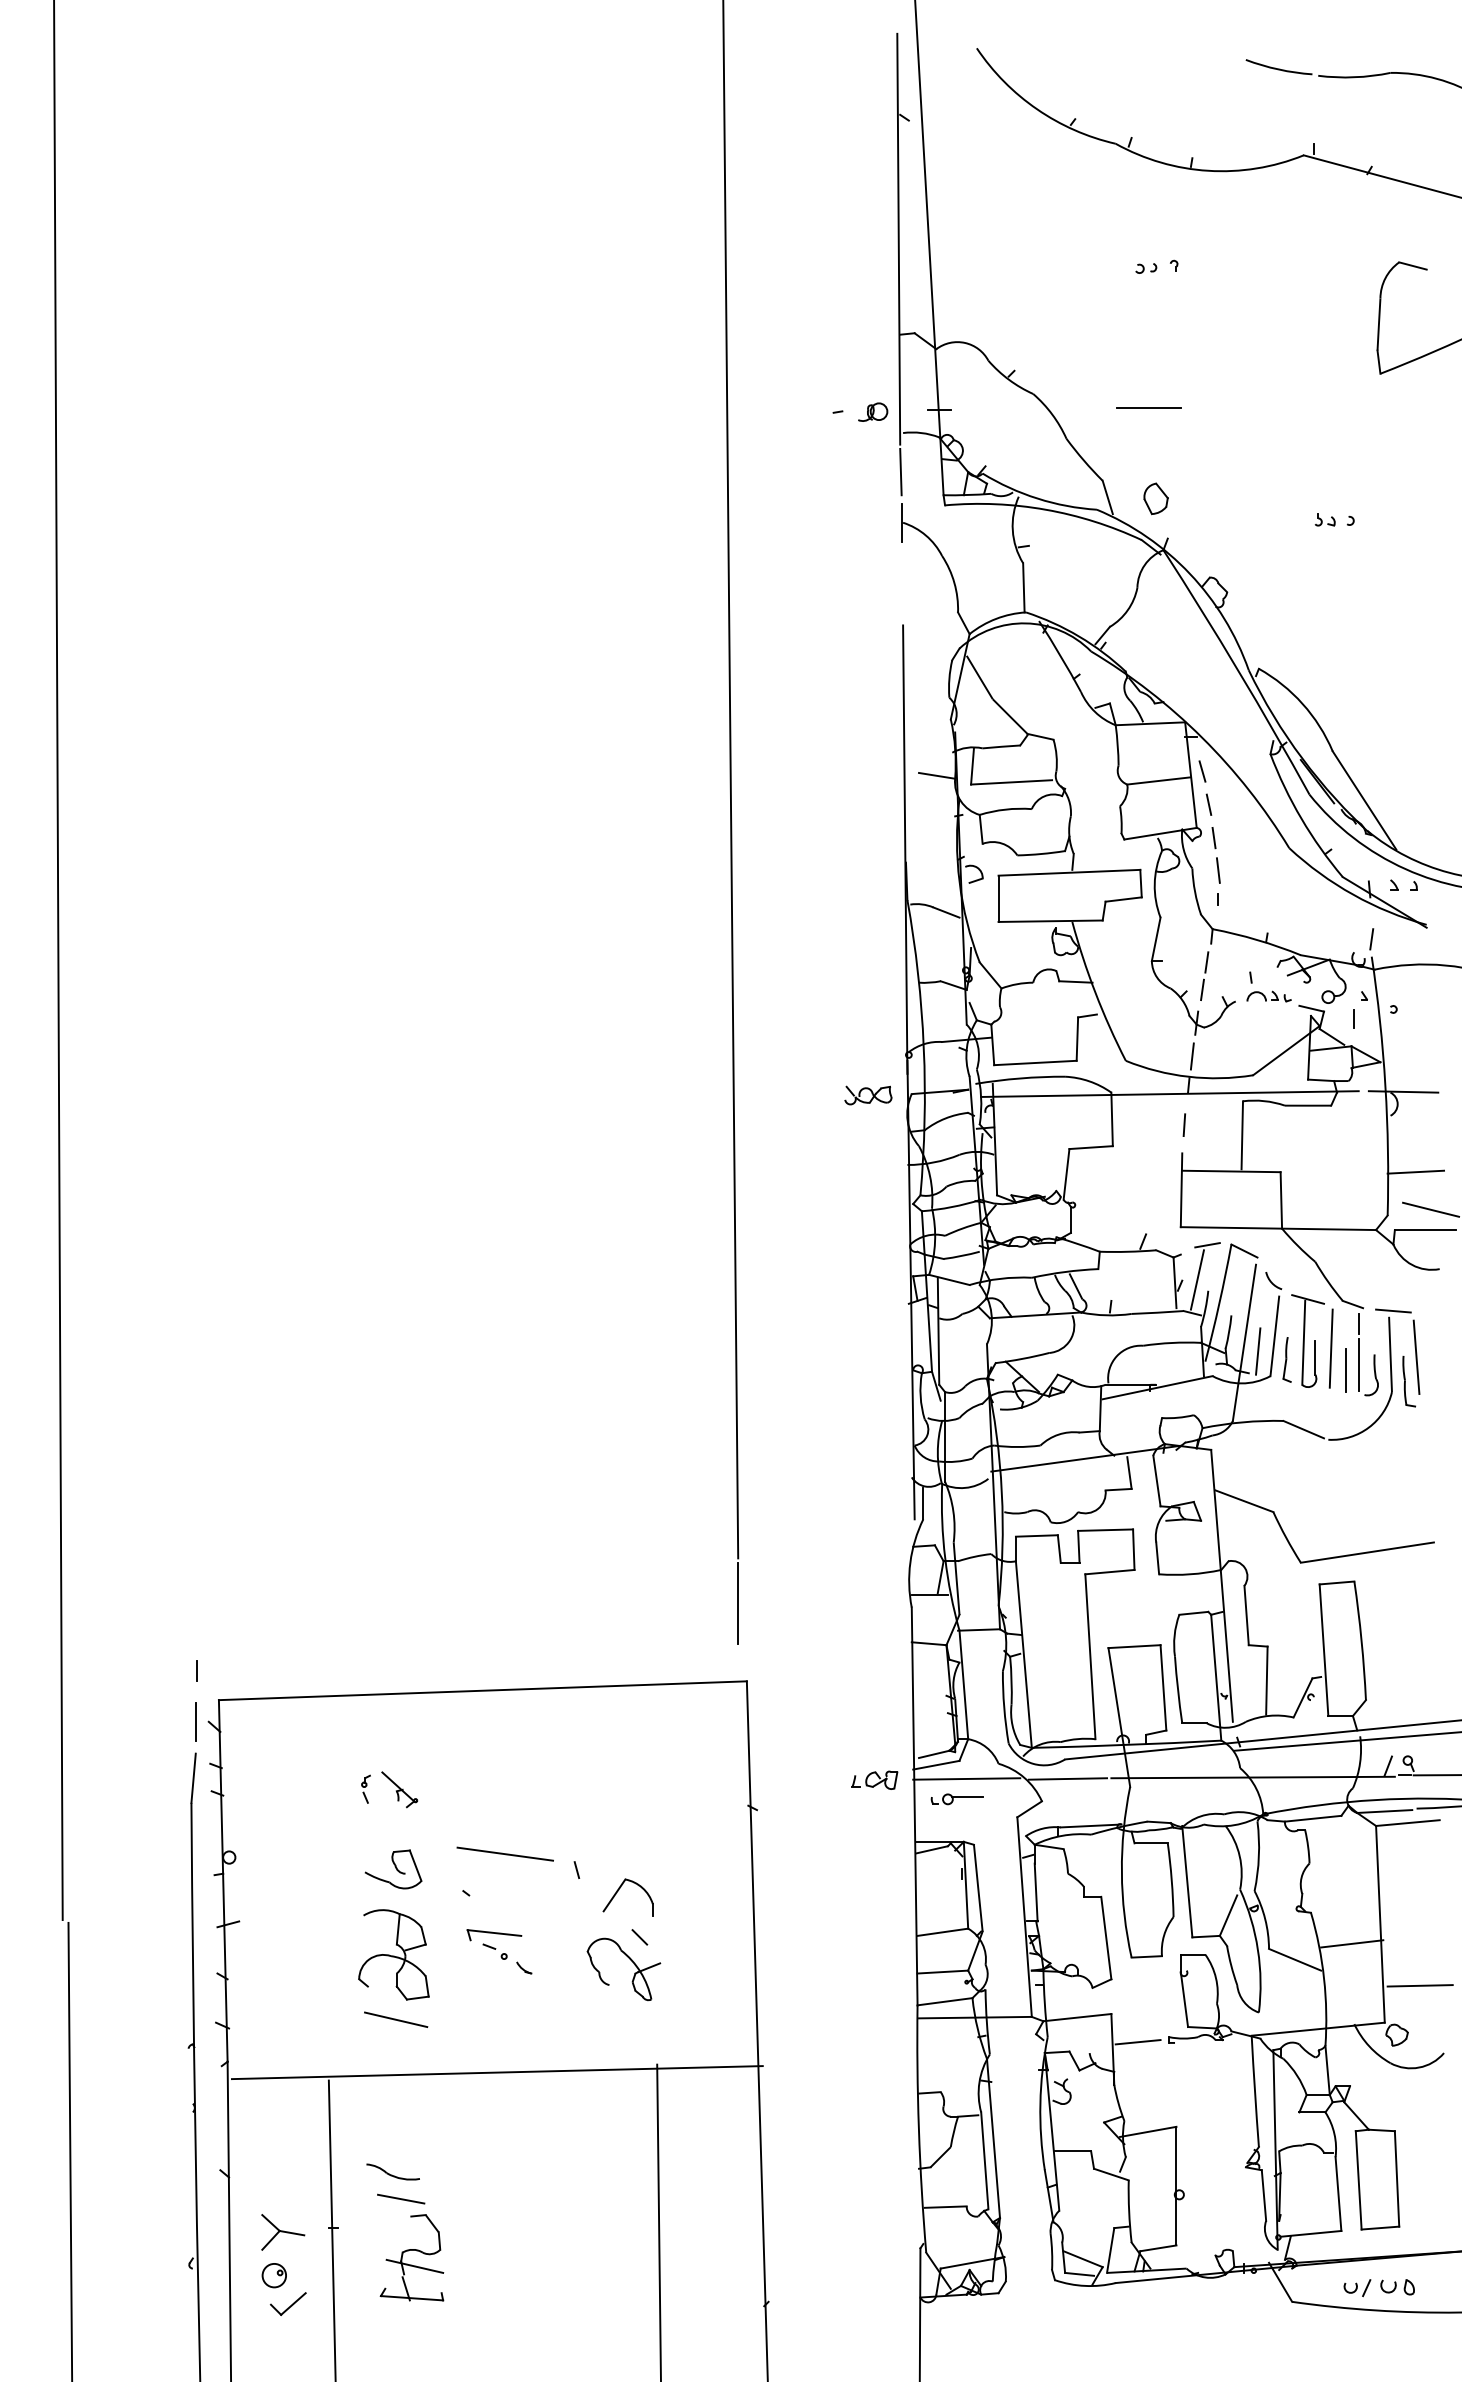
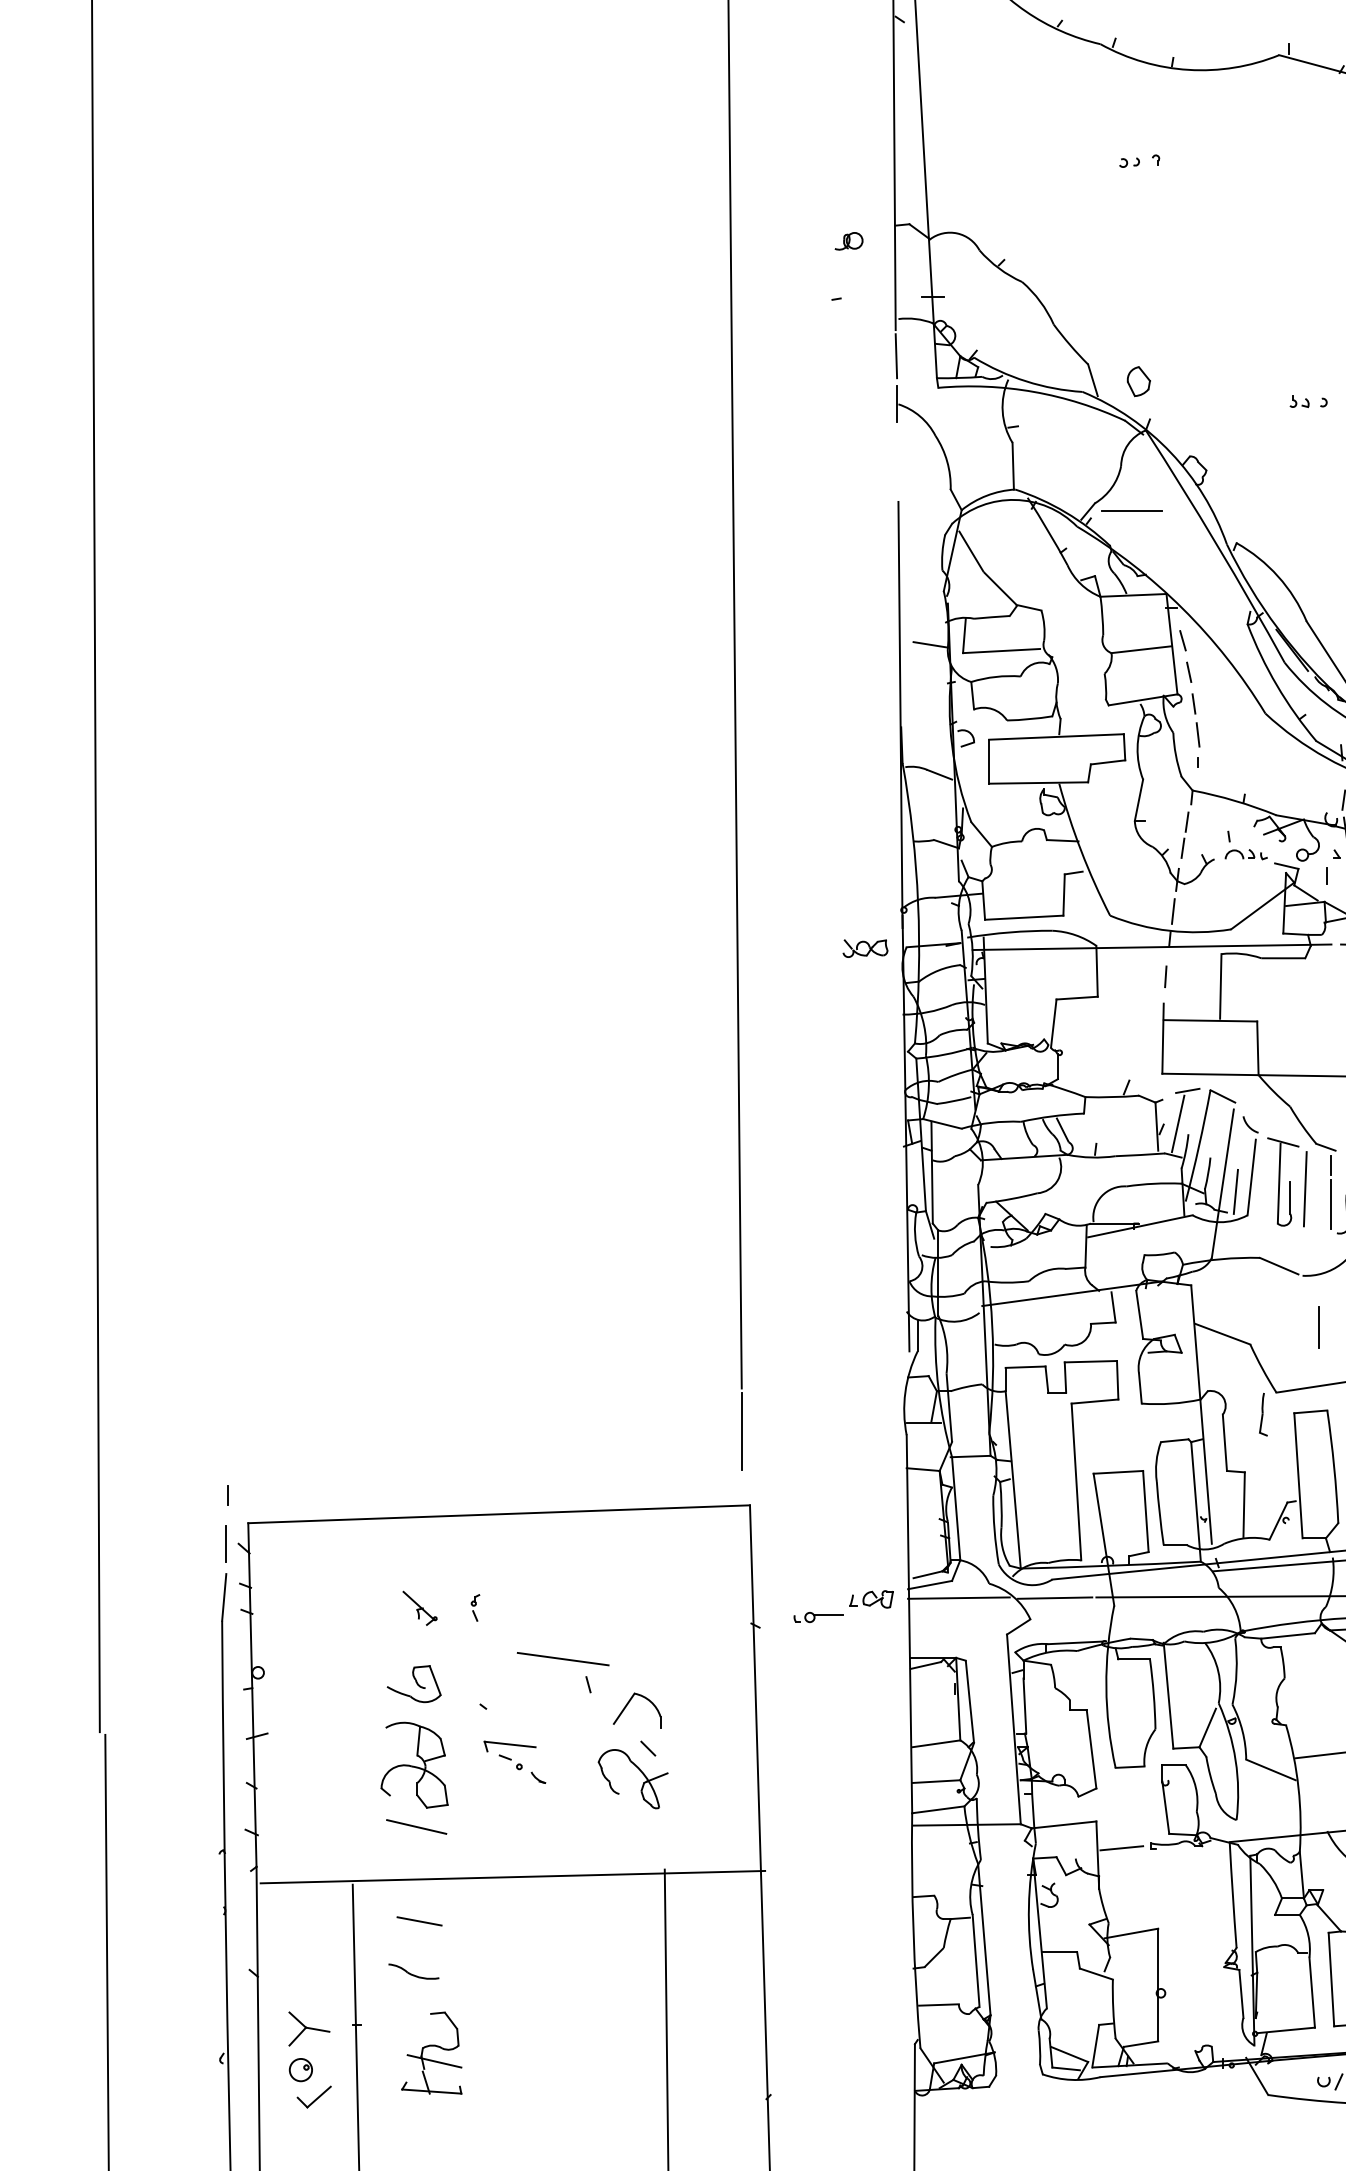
line: (1148, 407) -> (1131, 510), moved
part: (873, 411) -> (849, 240), moved
part: (1286, 1359) -> (1262, 1414), moved
line: (1345, 1370) -> (1318, 1327), moved
part: (365, 1788) -> (475, 1607), moved
part: (956, 1799) -> (818, 1617), moved
line: (504, 1853) -> (562, 1658), moved
line: (401, 2198) -> (419, 1920), moved

